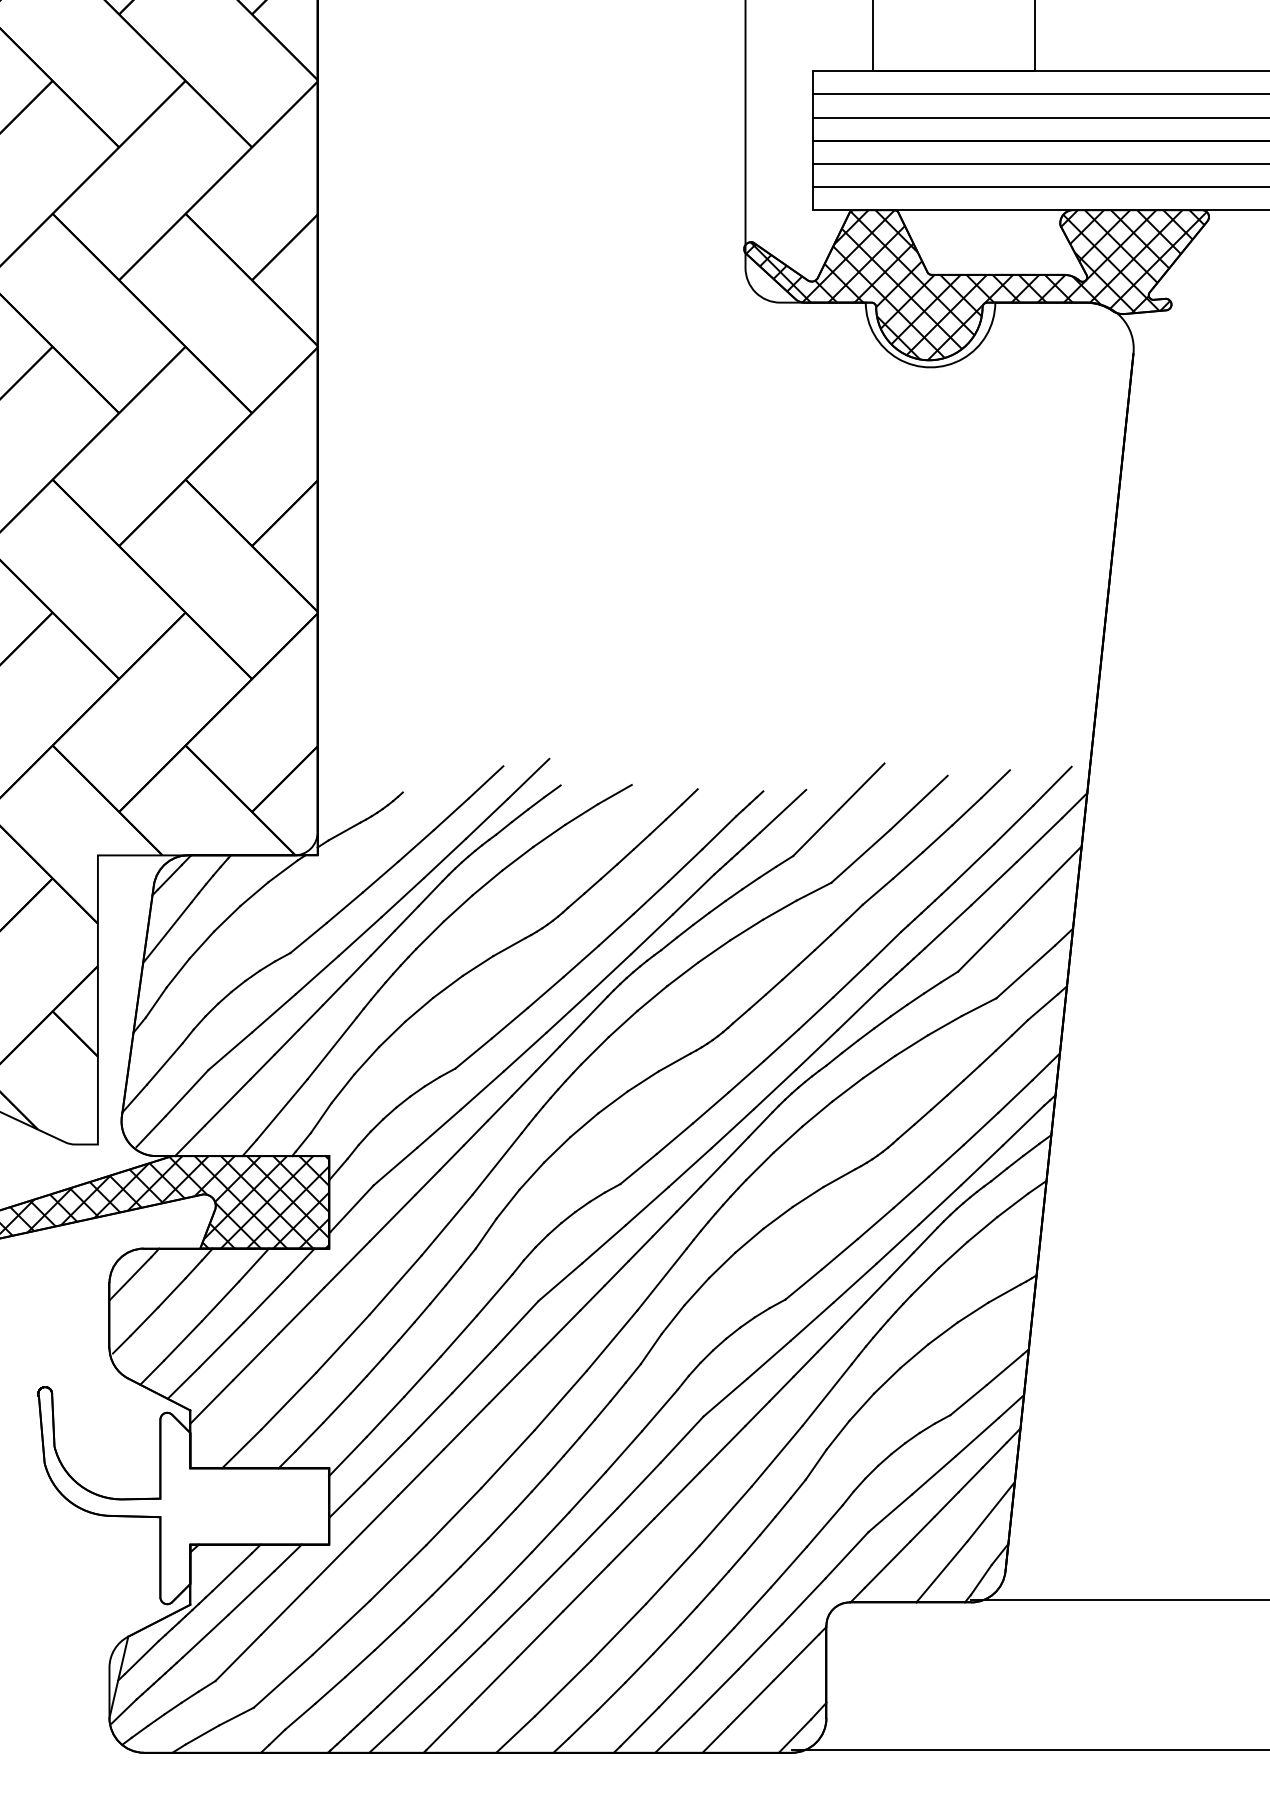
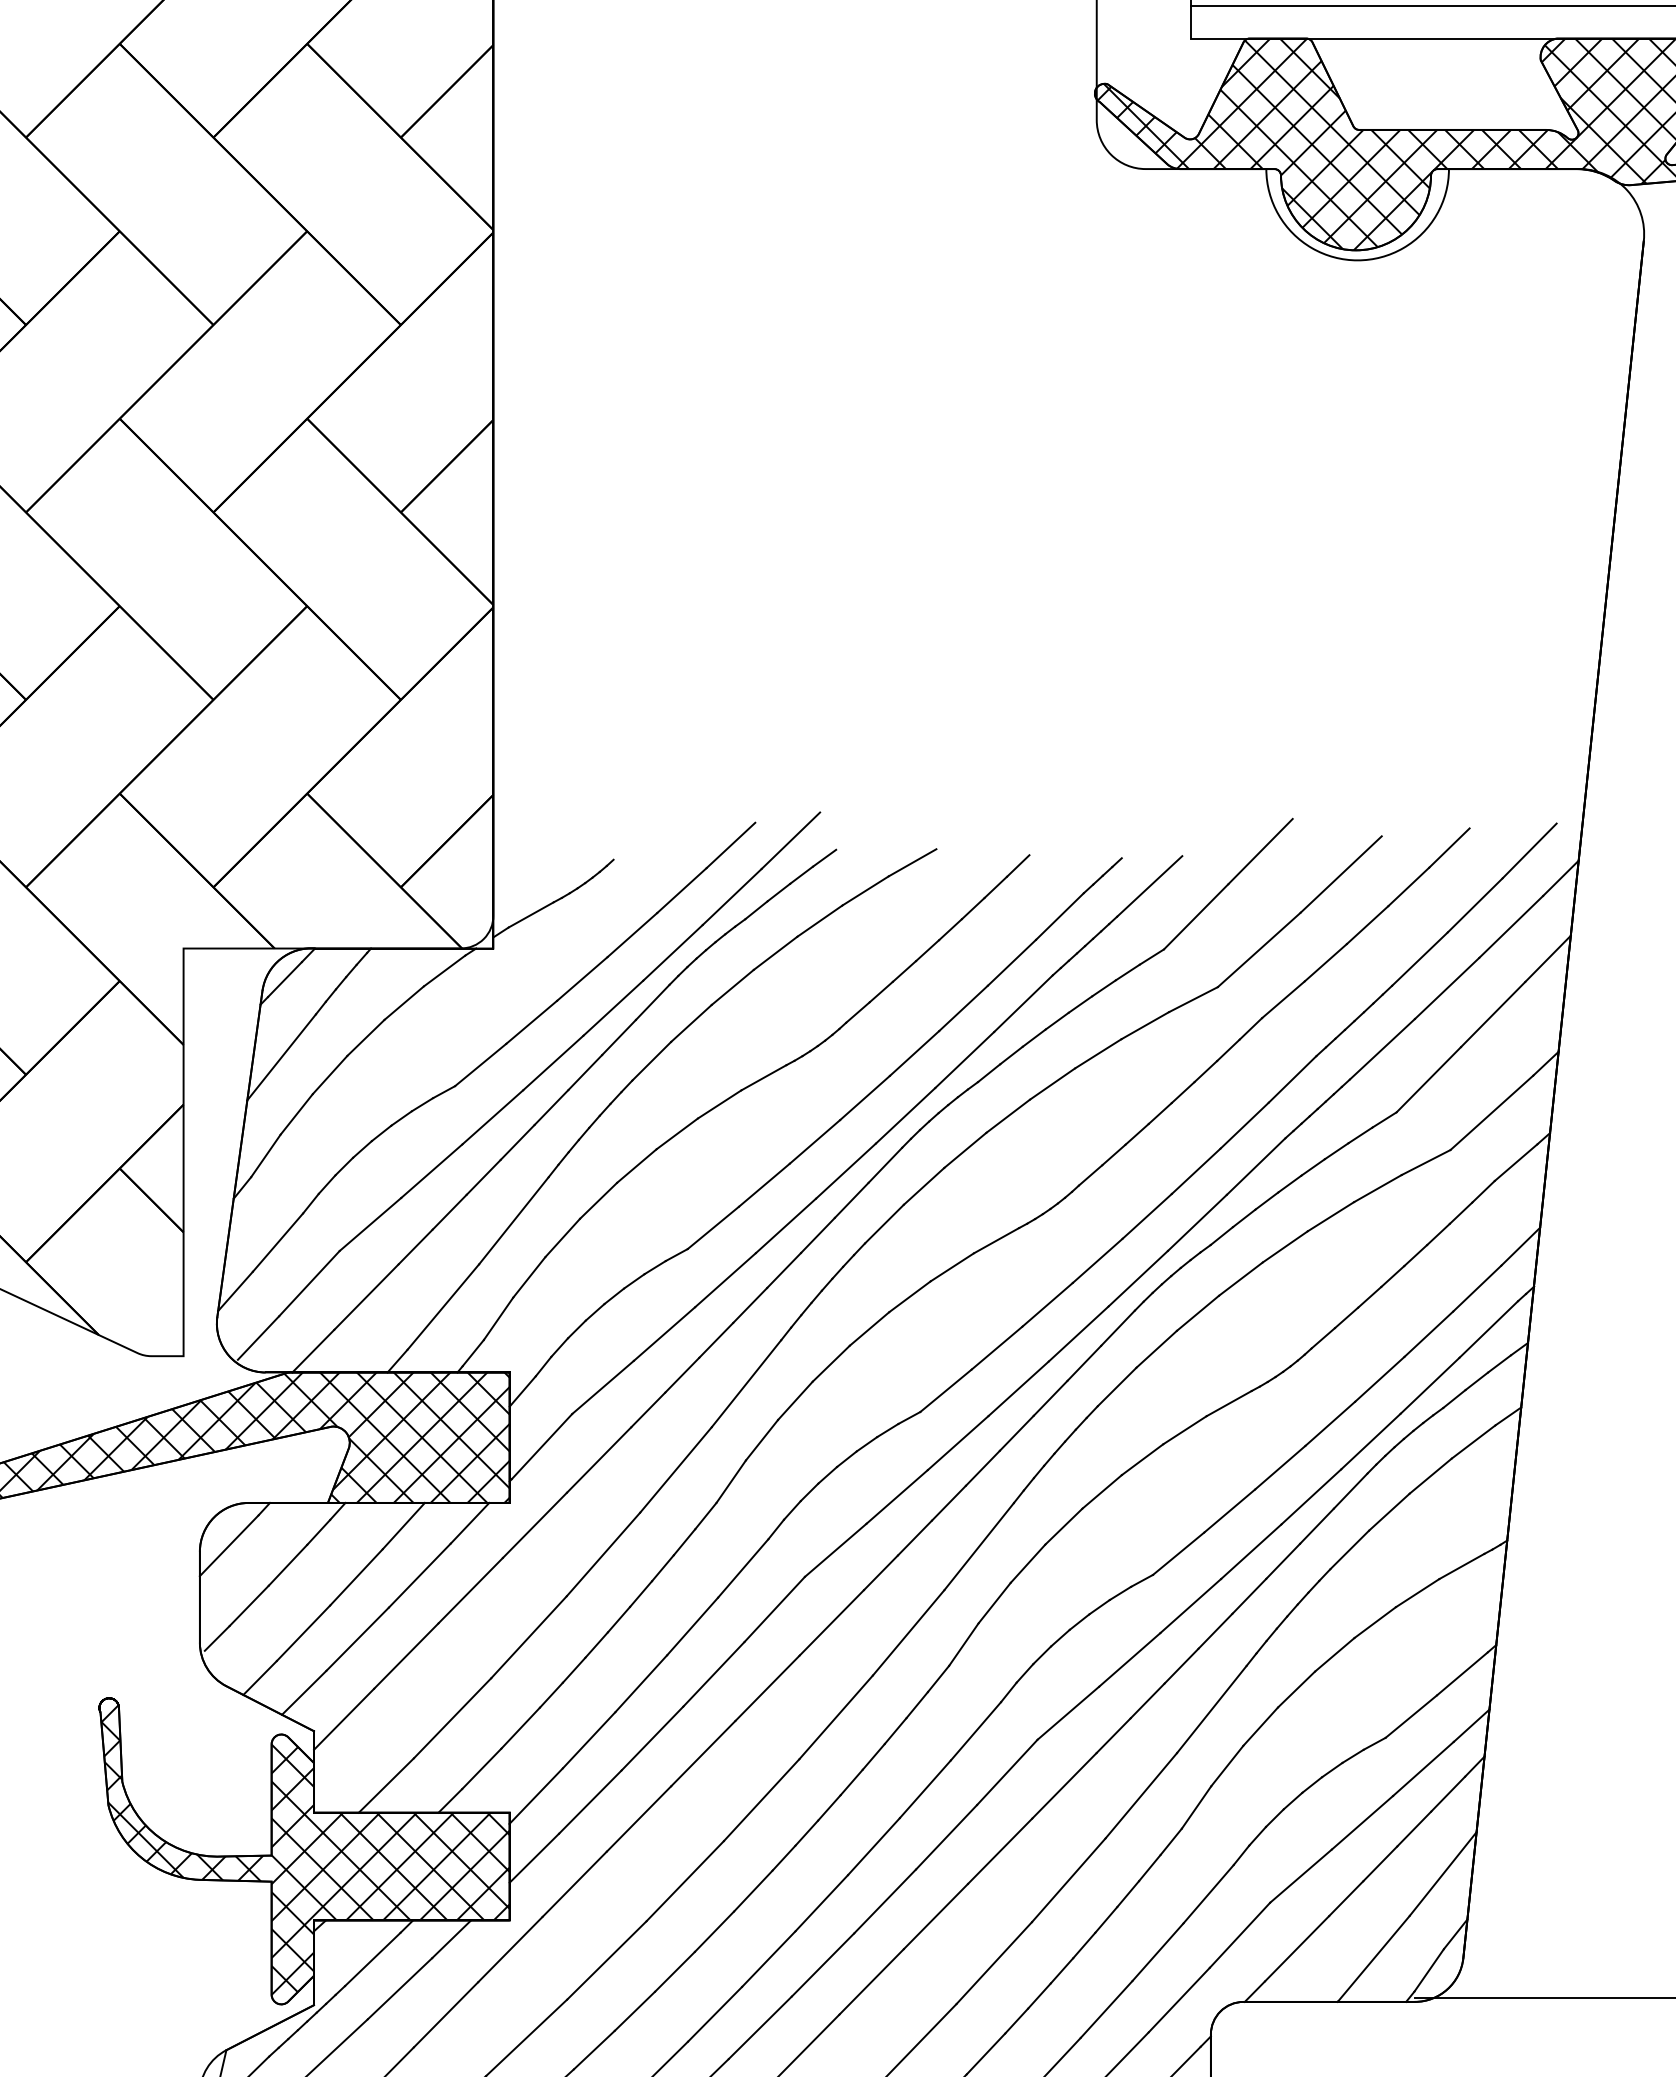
hatch: (184, 1494) -> (305, 1849), added

